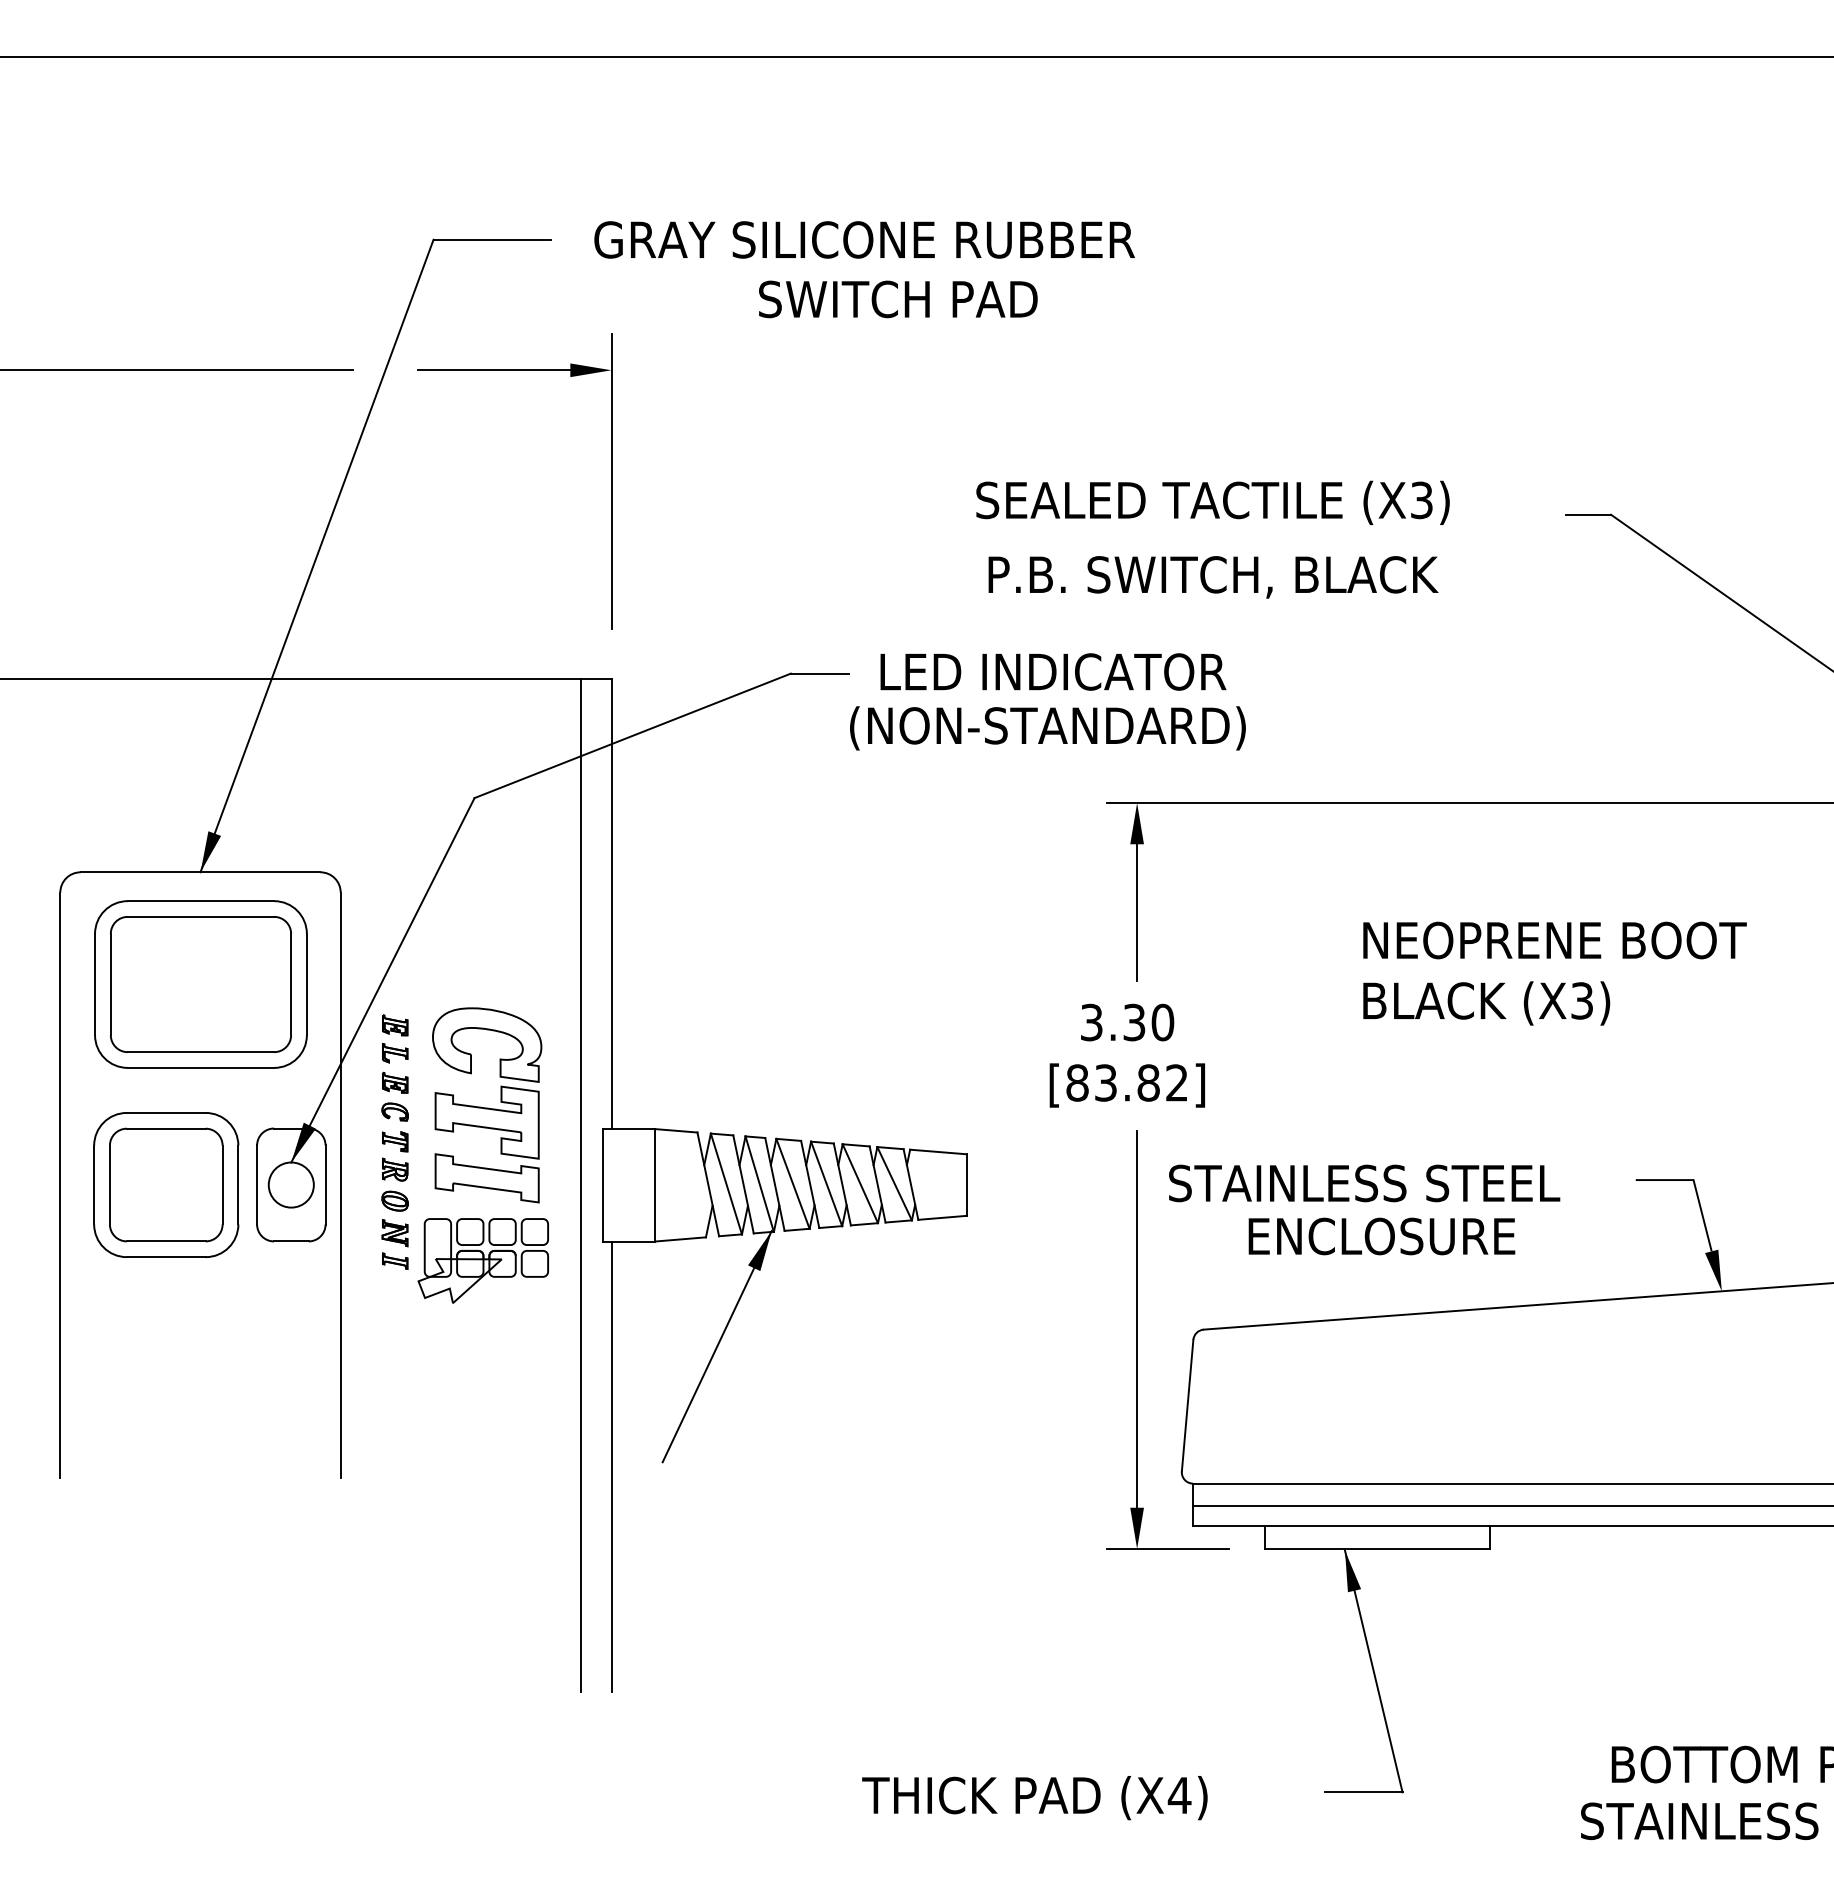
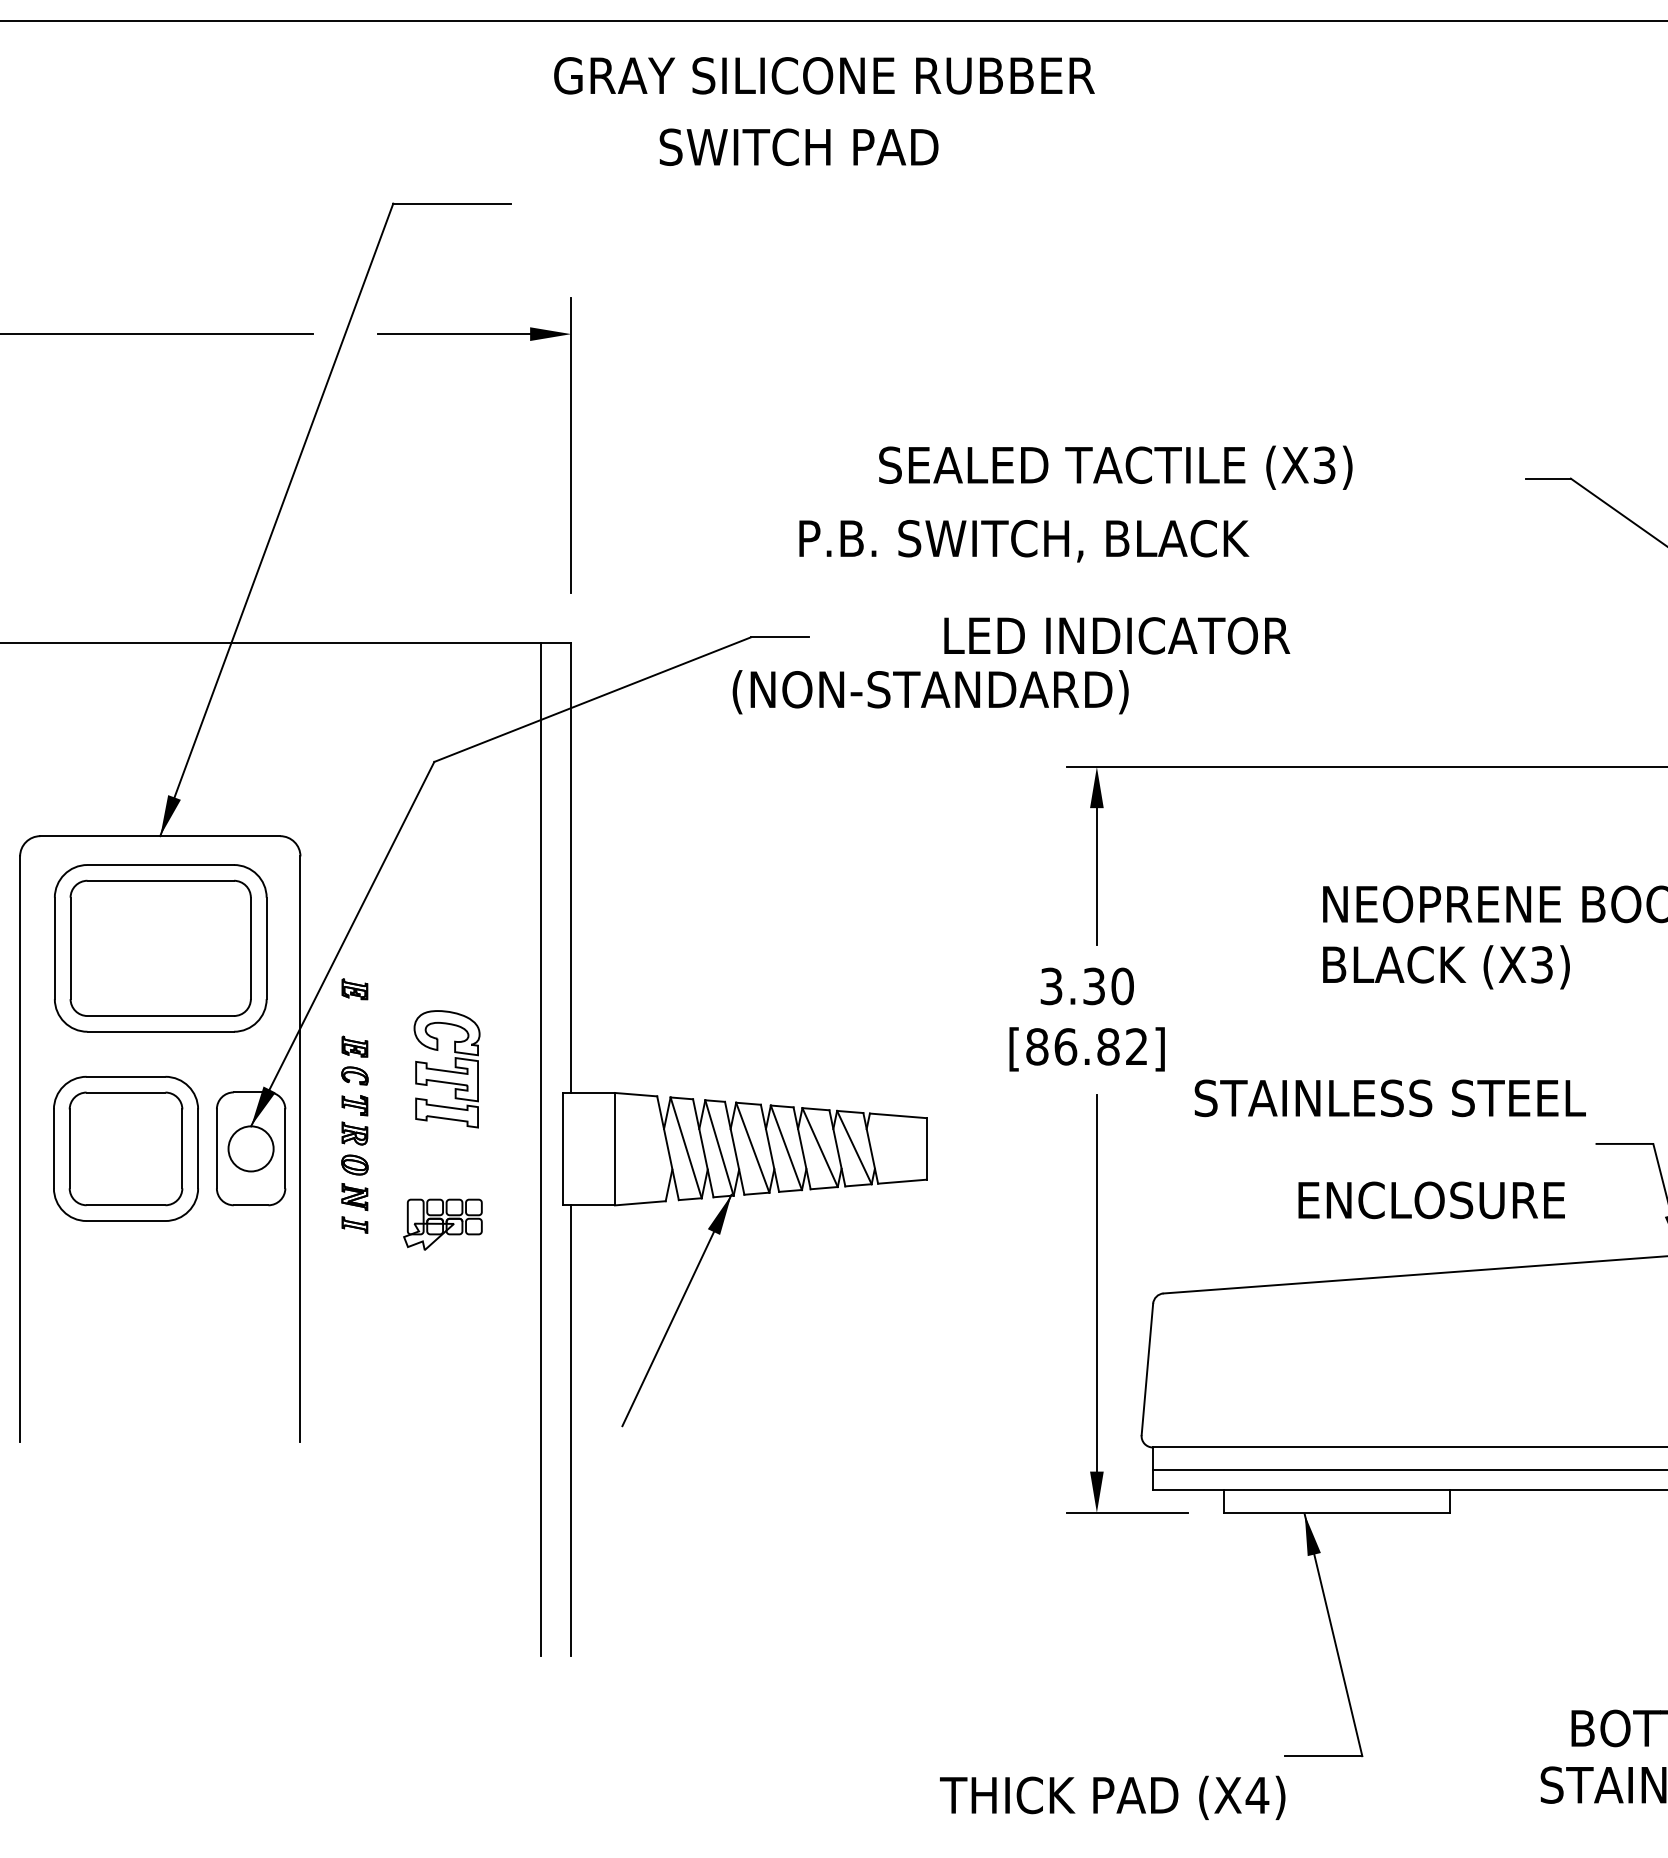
text: (864, 239) -> (824, 75), moved
text: (898, 299) -> (799, 147), moved
text: (1212, 502) -> (1115, 467), moved
text: (1213, 577) -> (1024, 541), moved
text: (1053, 671) -> (1117, 635), moved
text: (1047, 728) -> (930, 692), moved
part: (395, 1053) -> (355, 1017), removed
text: (1106, 1082) -> (1066, 1046), [83.82] -> [86.82]
part: (487, 1105) -> (447, 1069), size x0.6
text: (1364, 1183) -> (1390, 1098), moved
text: (1381, 1236) -> (1431, 1200), moved
part: (482, 1260) -> (442, 1224), size x0.6
text: (1034, 1798) -> (1112, 1798), moved

